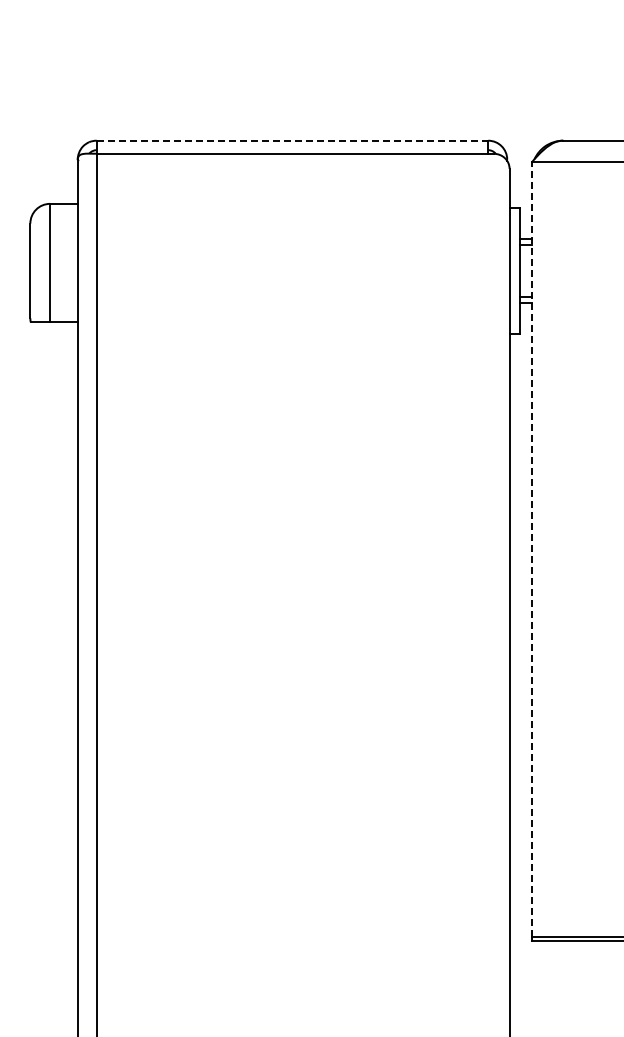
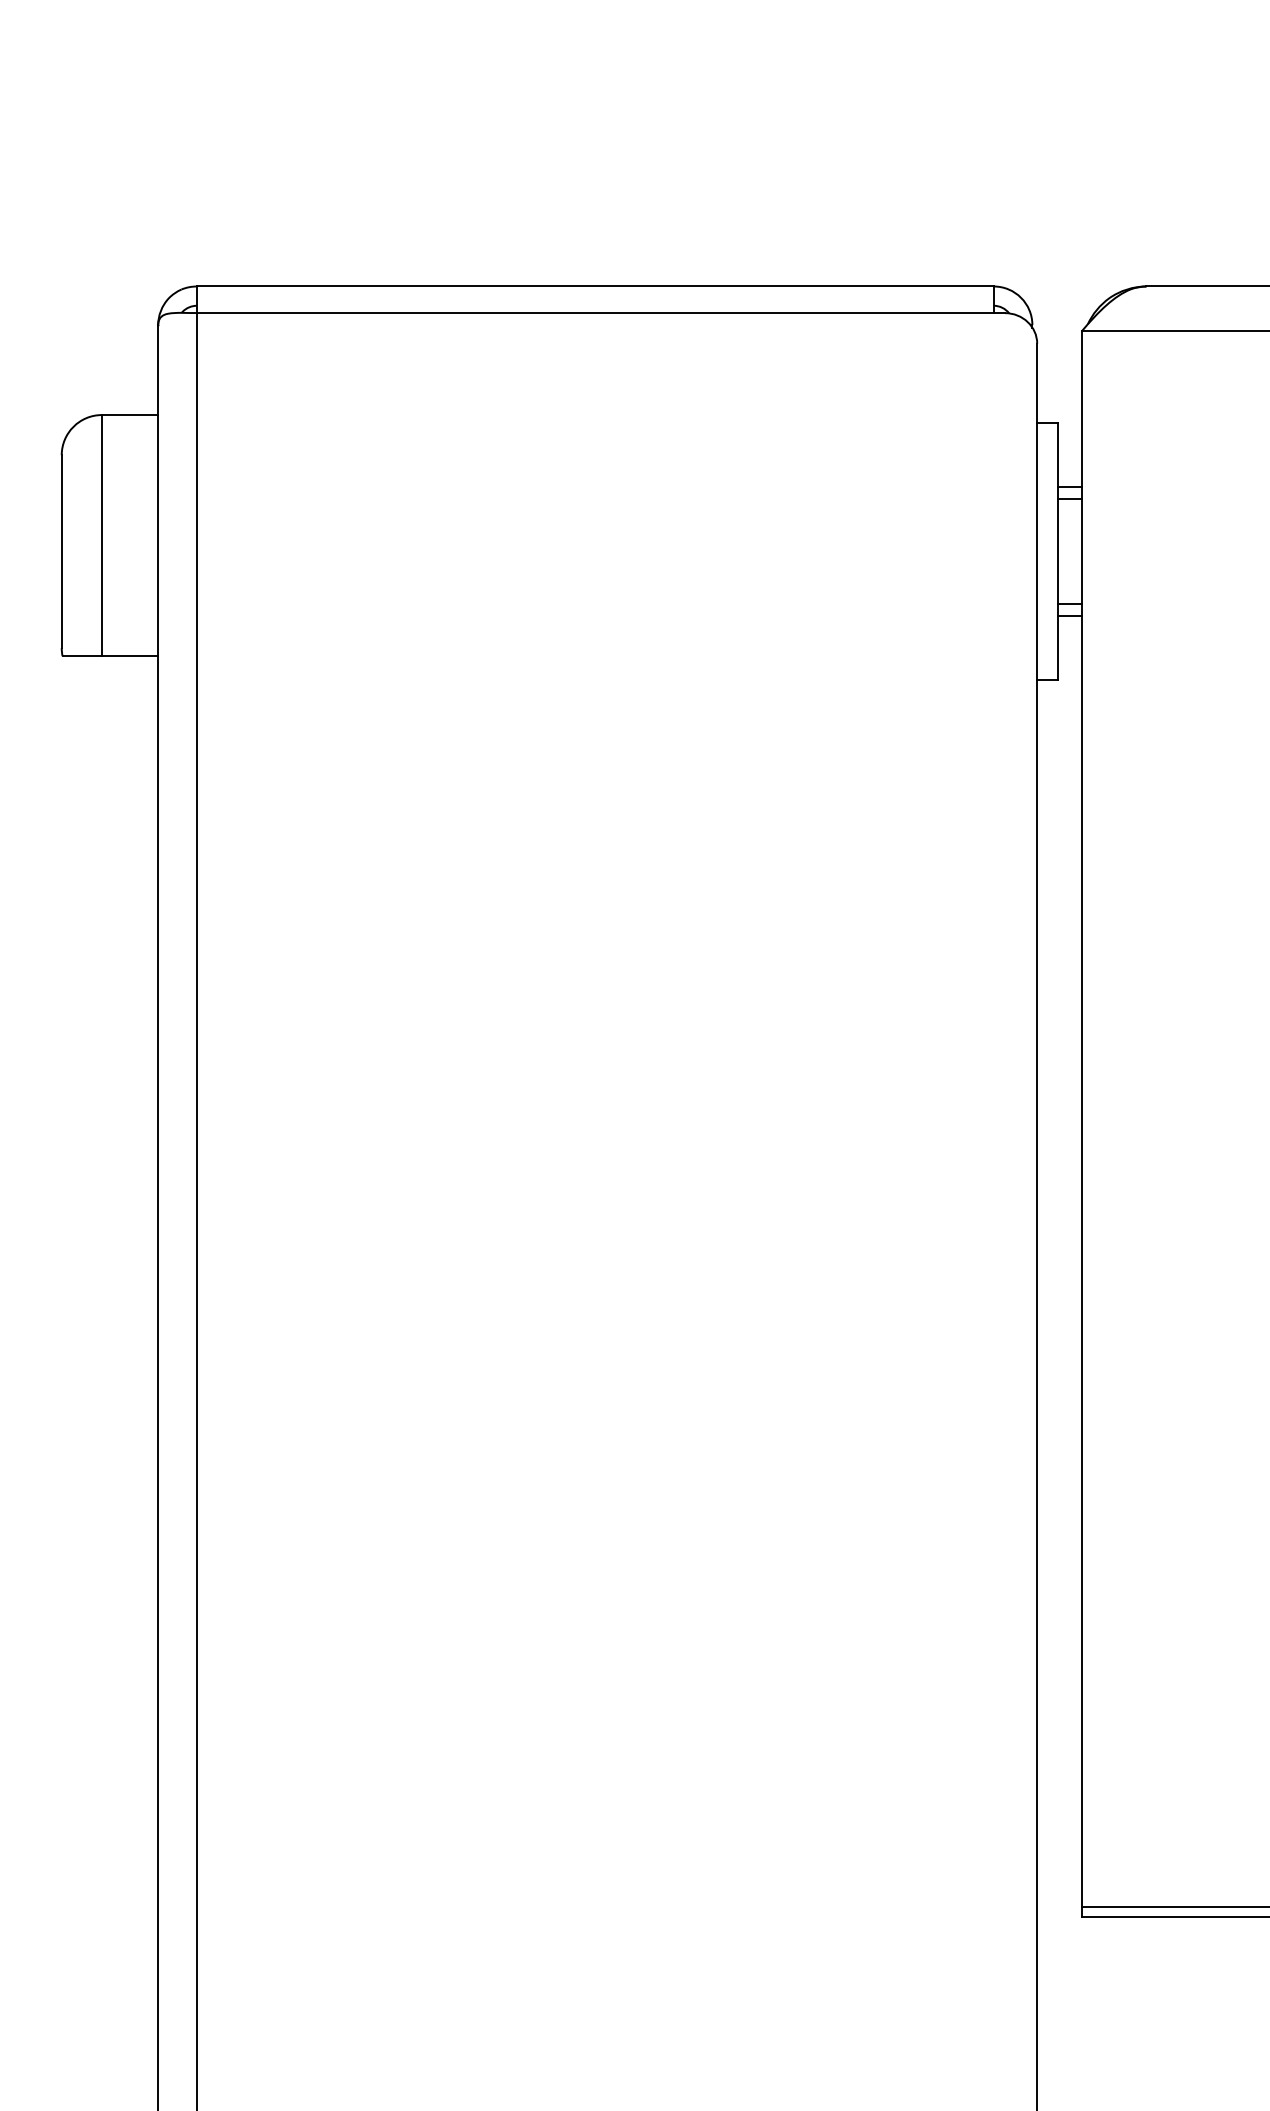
line: (292, 140) -> (595, 286), dashed -> solid
line: (531, 549) -> (1081, 1118), dashed -> solid

